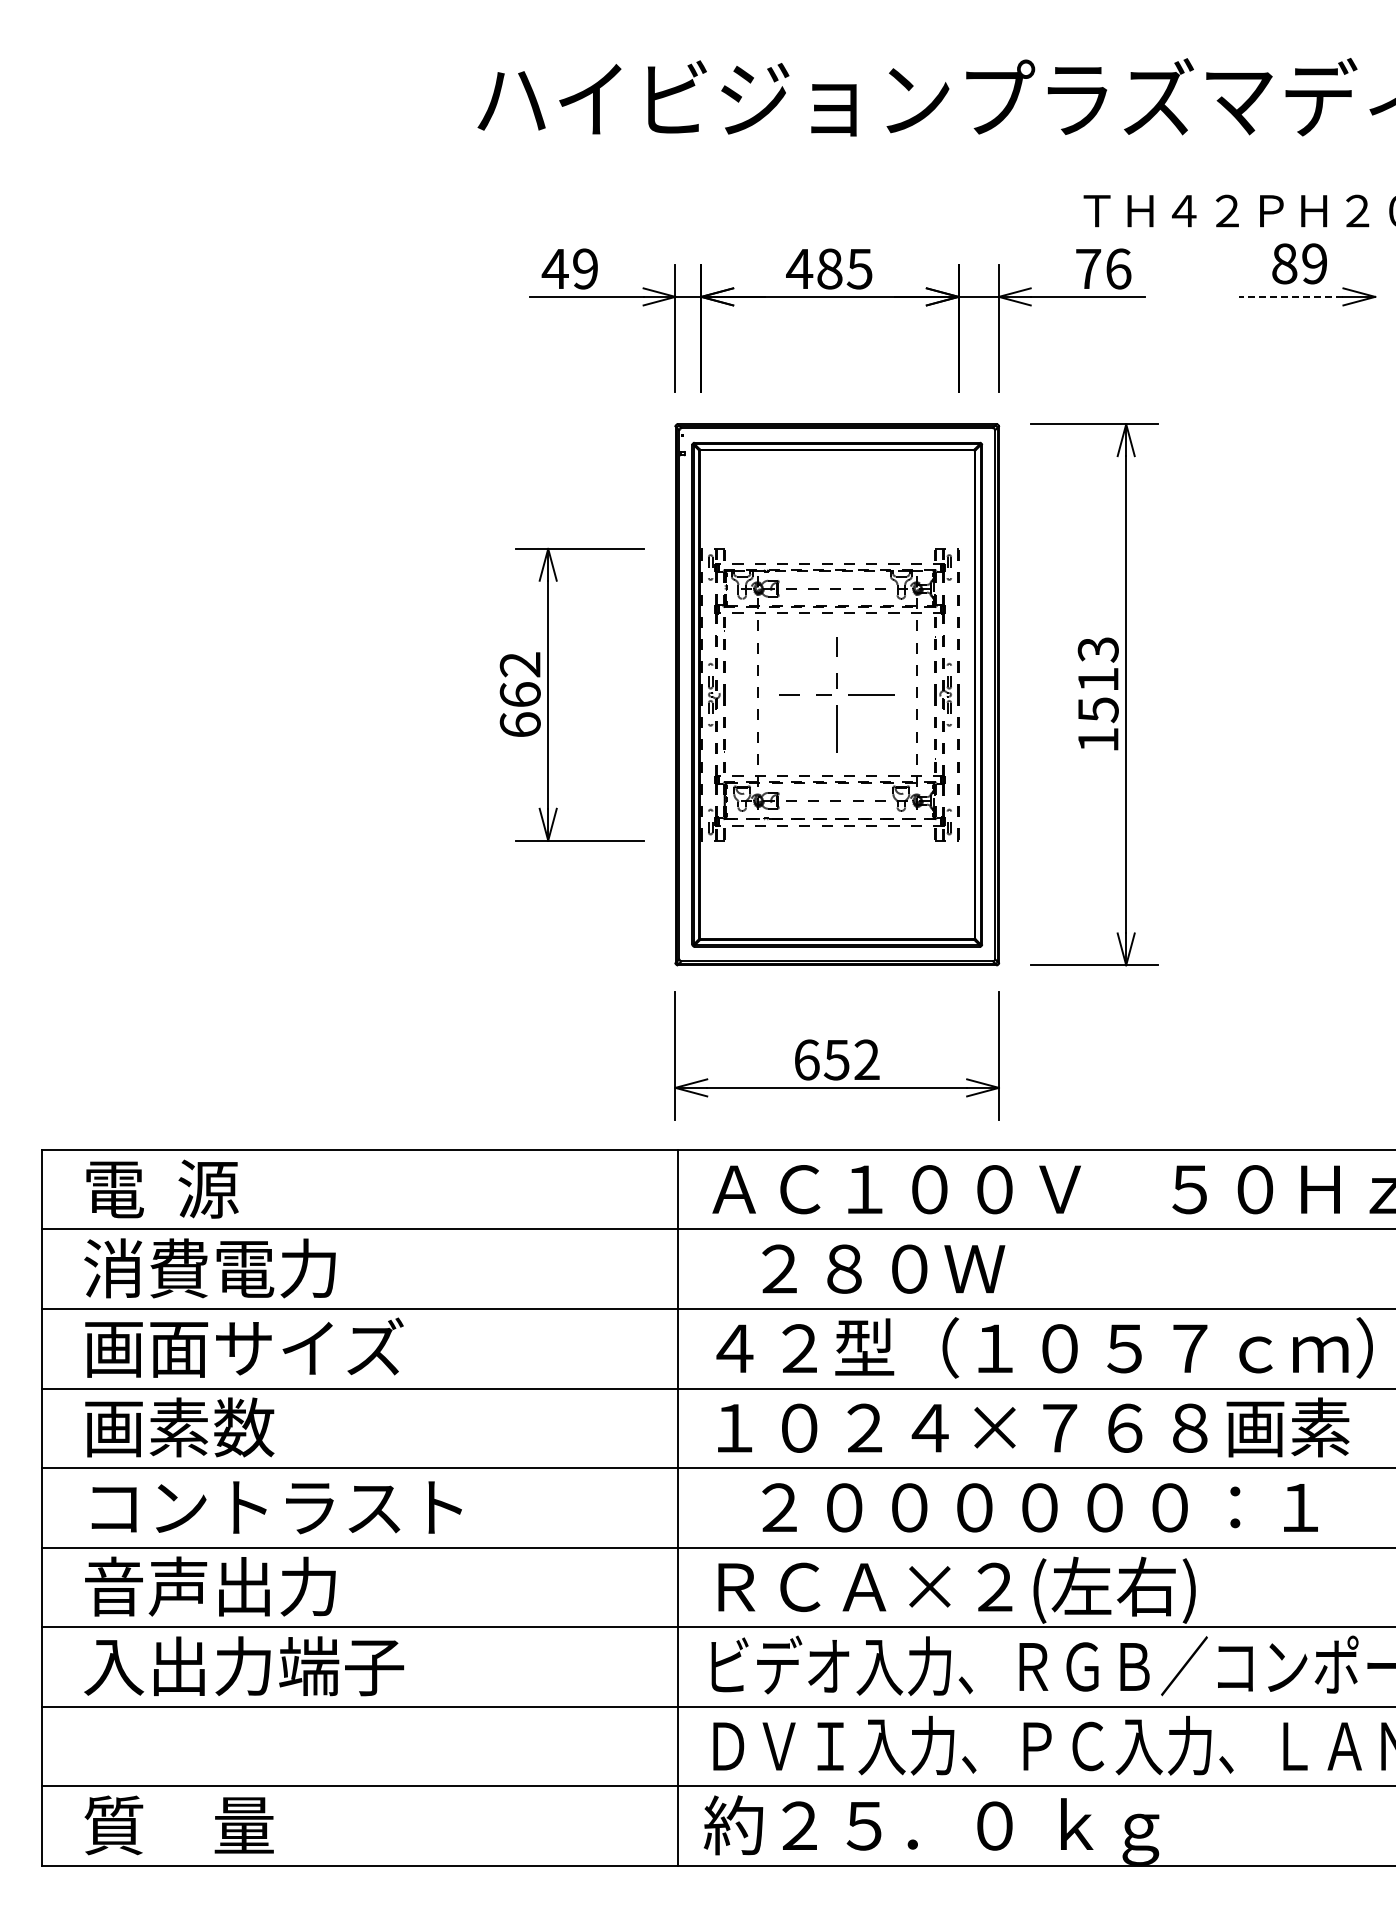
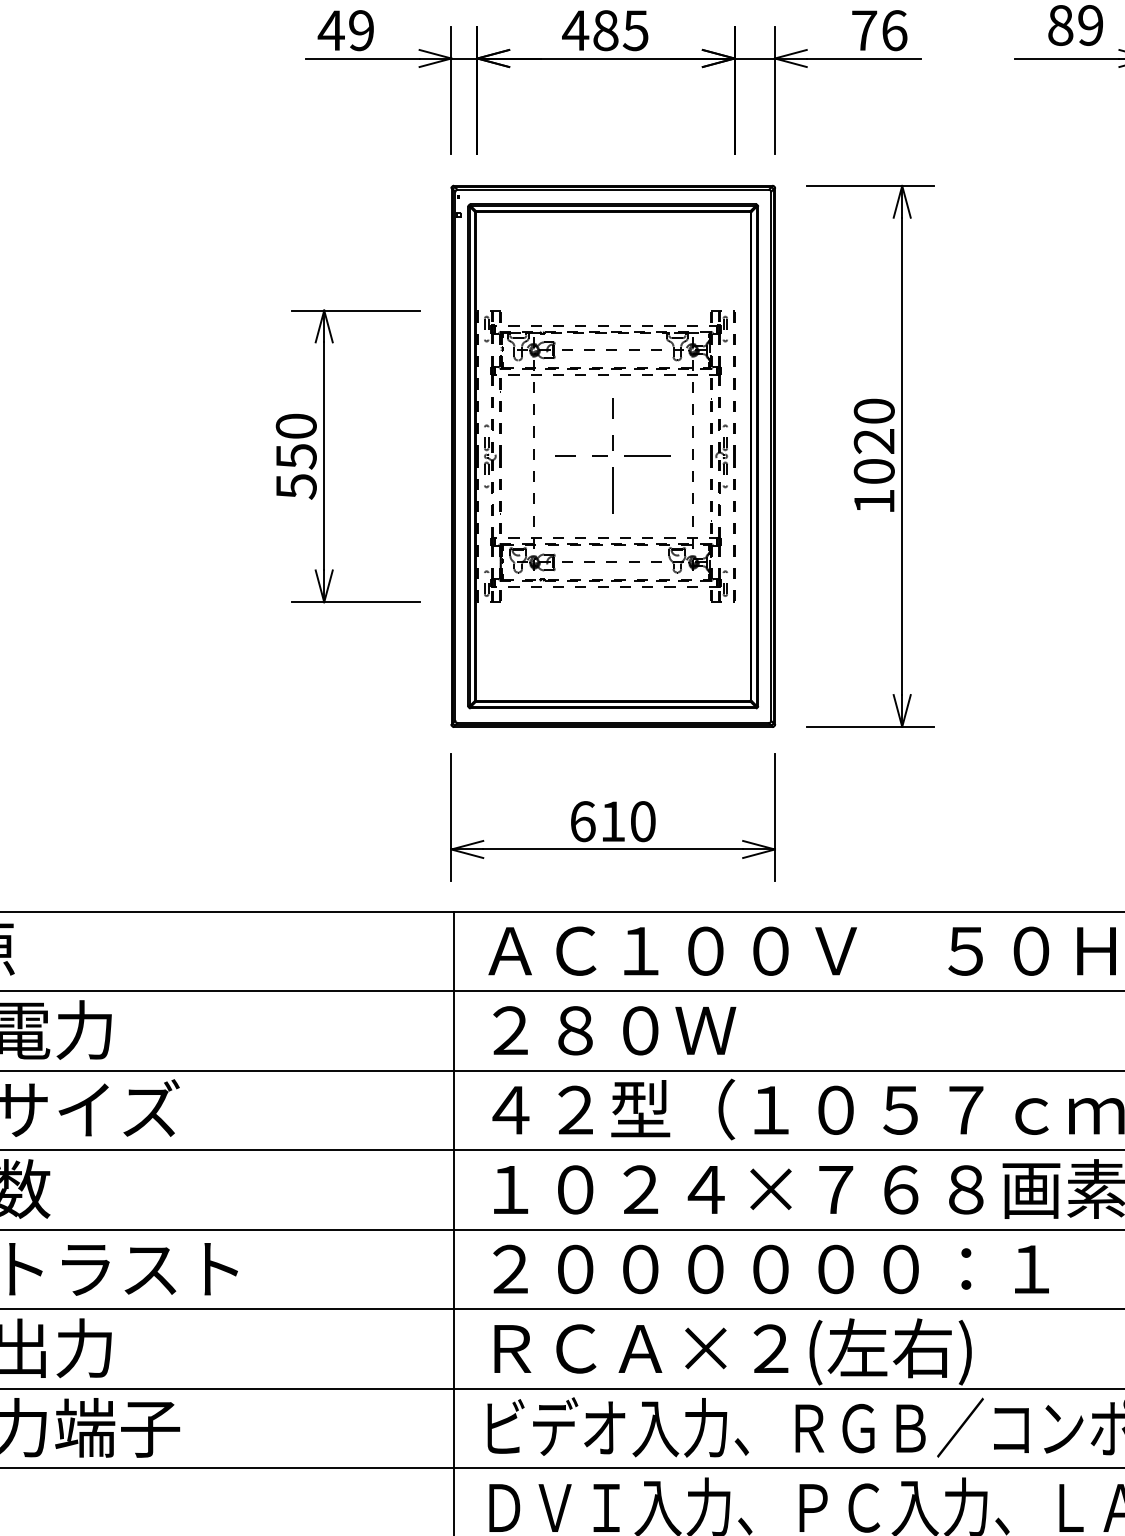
line: (1290, 296) -> (1066, 58), dashed -> solid
text: (1097, 680) -> (873, 442), 1513 -> 1020
text: (519, 695) -> (295, 457), 662 -> 550
text: (851, 1059) -> (627, 821), 652 -> 610
text: (883, 1268) -> (614, 1030), moved
text: (1039, 1507) -> (770, 1269), moved

